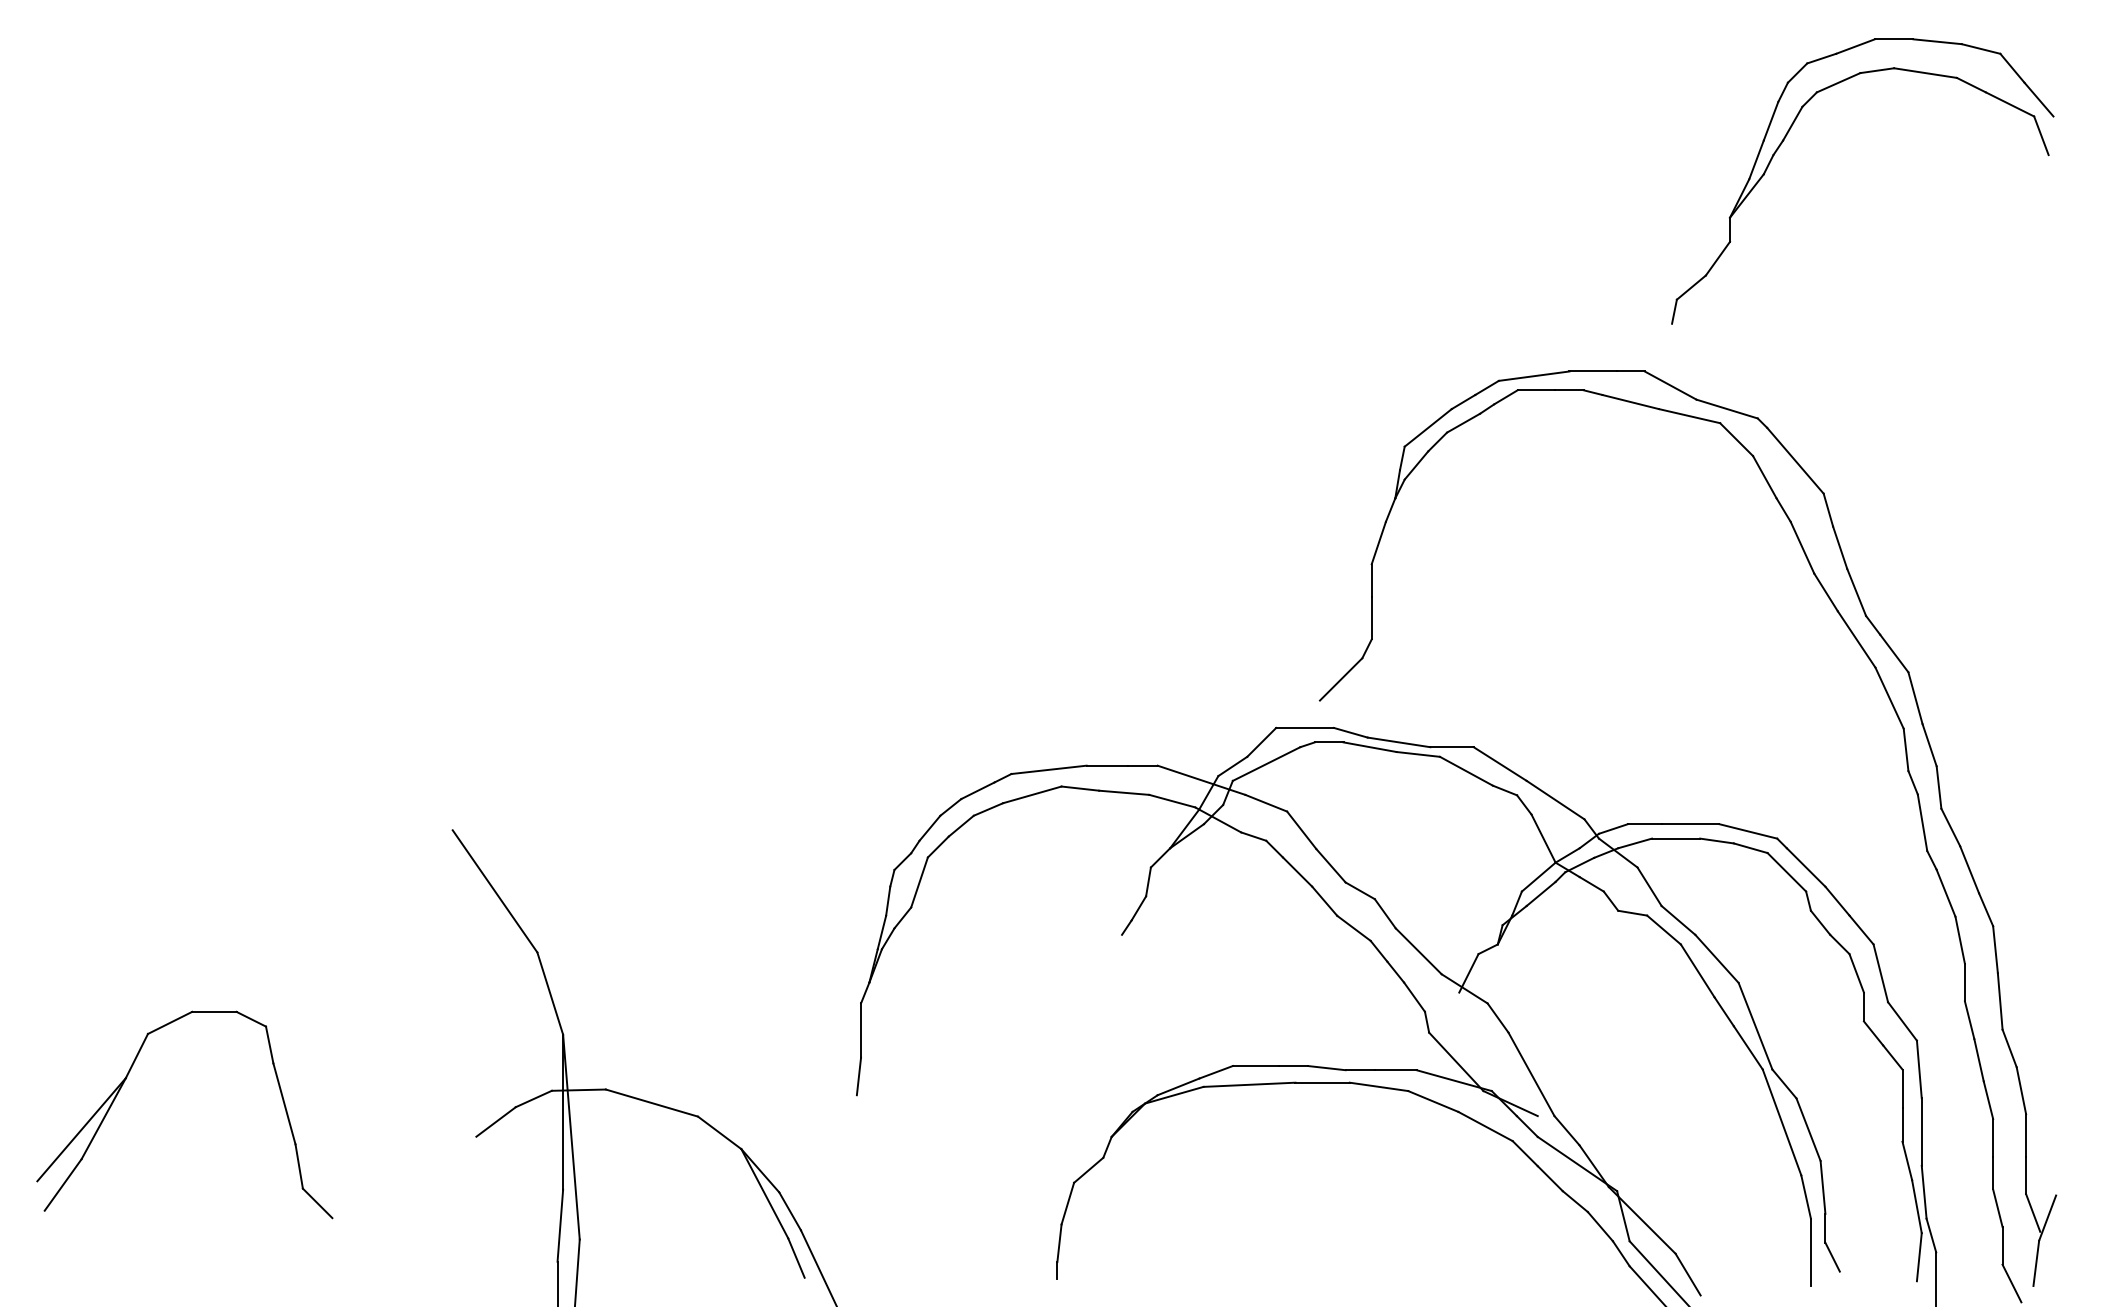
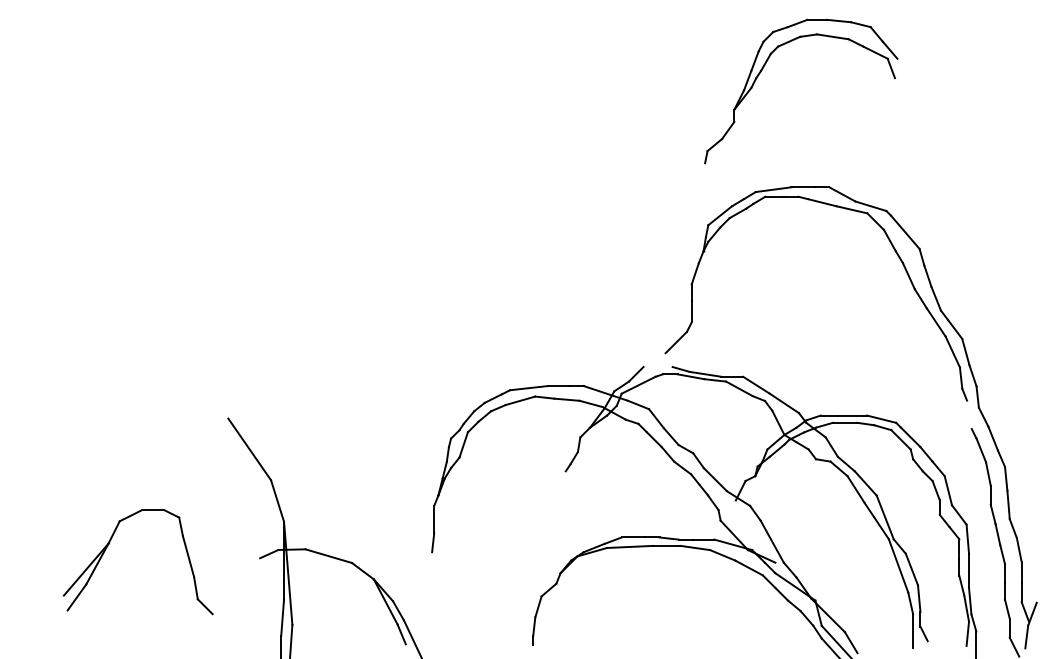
part: (1789, 133) -> (764, 67), moved
line: (1303, 728) -> (657, 367), removed
line: (1922, 822) -> (969, 414), removed
part: (127, 1079) -> (109, 544), moved
line: (496, 1121) -> (250, 565), removed

